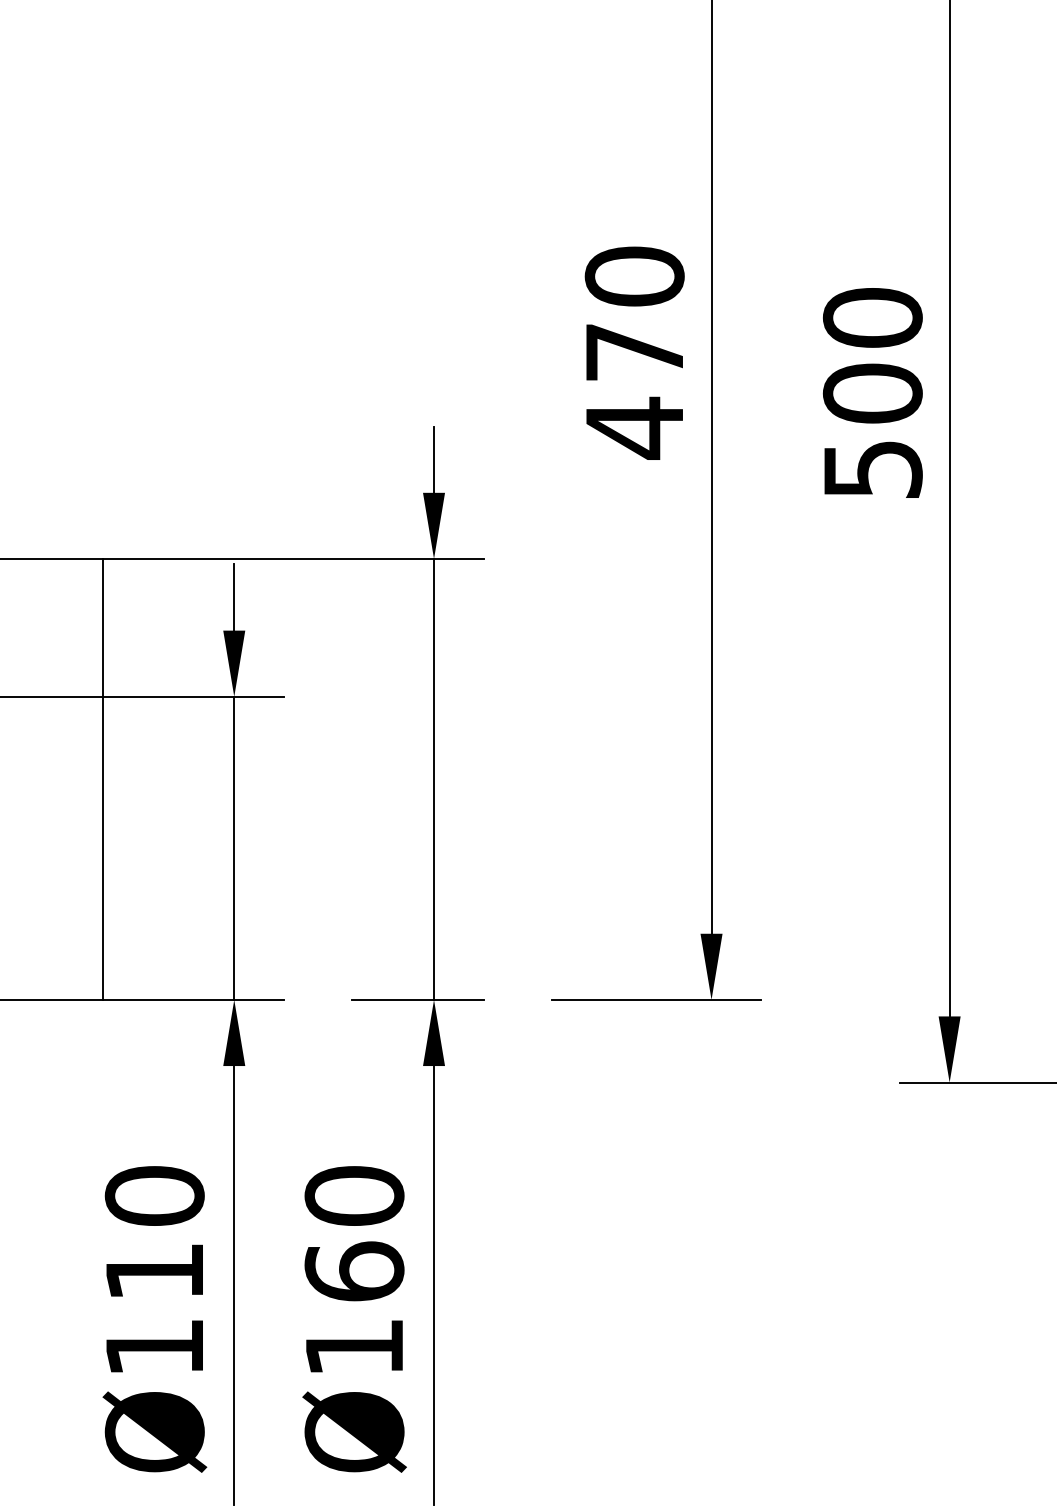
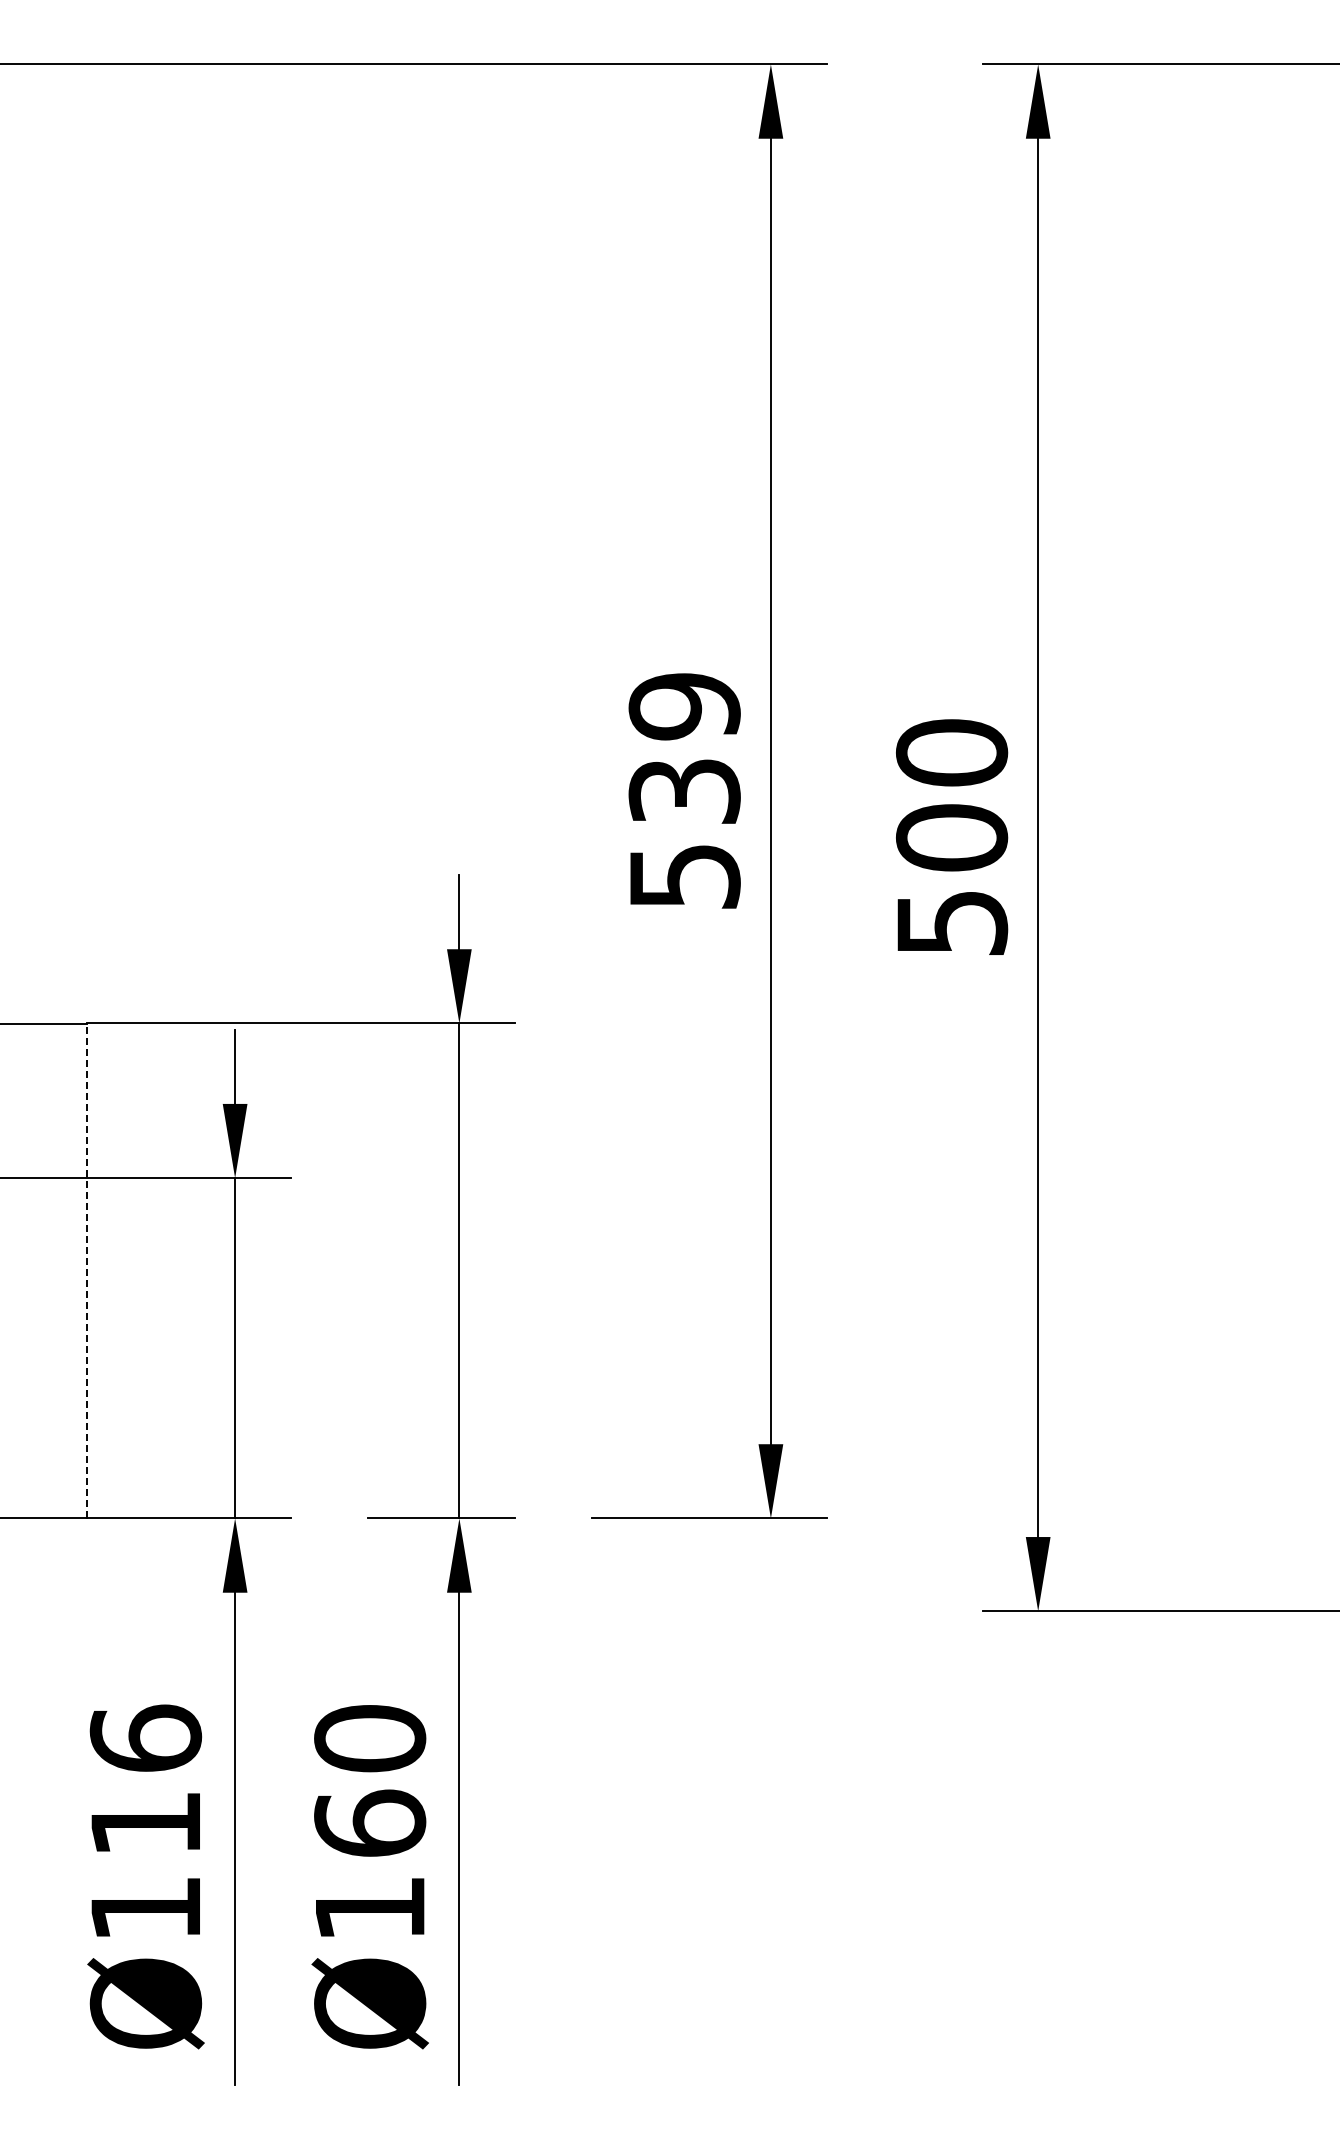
text: (634, 353) -> (684, 792), 470 -> 539
line: (102, 779) -> (87, 1270), solid -> dashed
text: (154, 1195) -> (145, 1738), Ø110 -> Ø116

